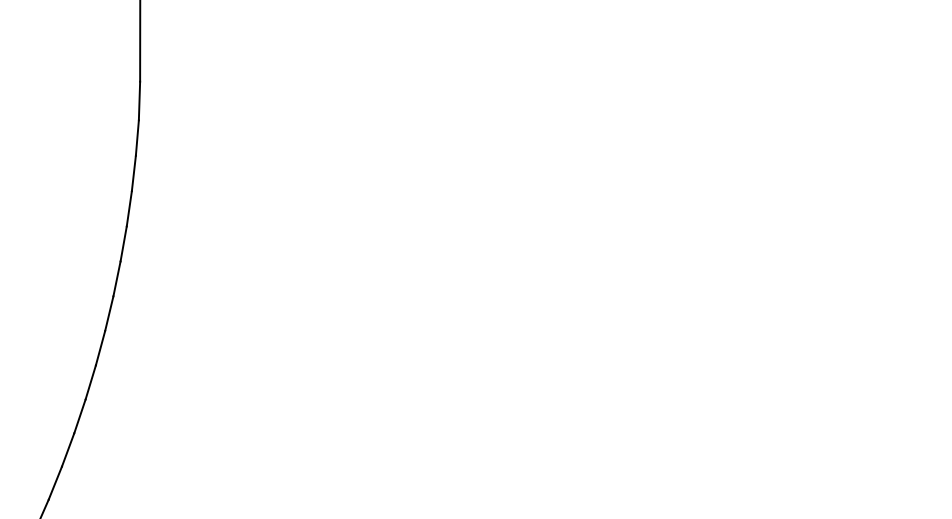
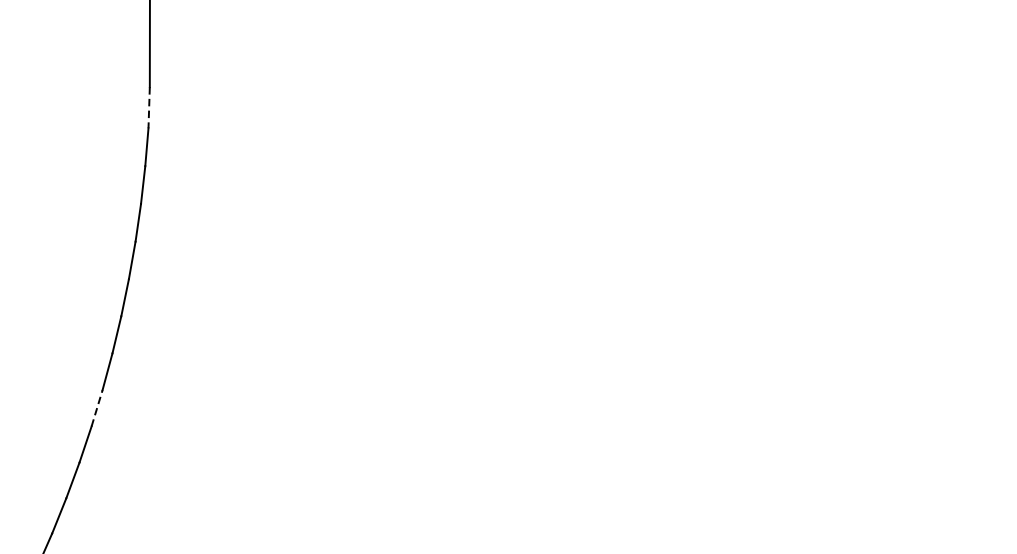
line: (139, 101) -> (149, 108), solid -> dashed
line: (90, 382) -> (96, 408), solid -> dashed

